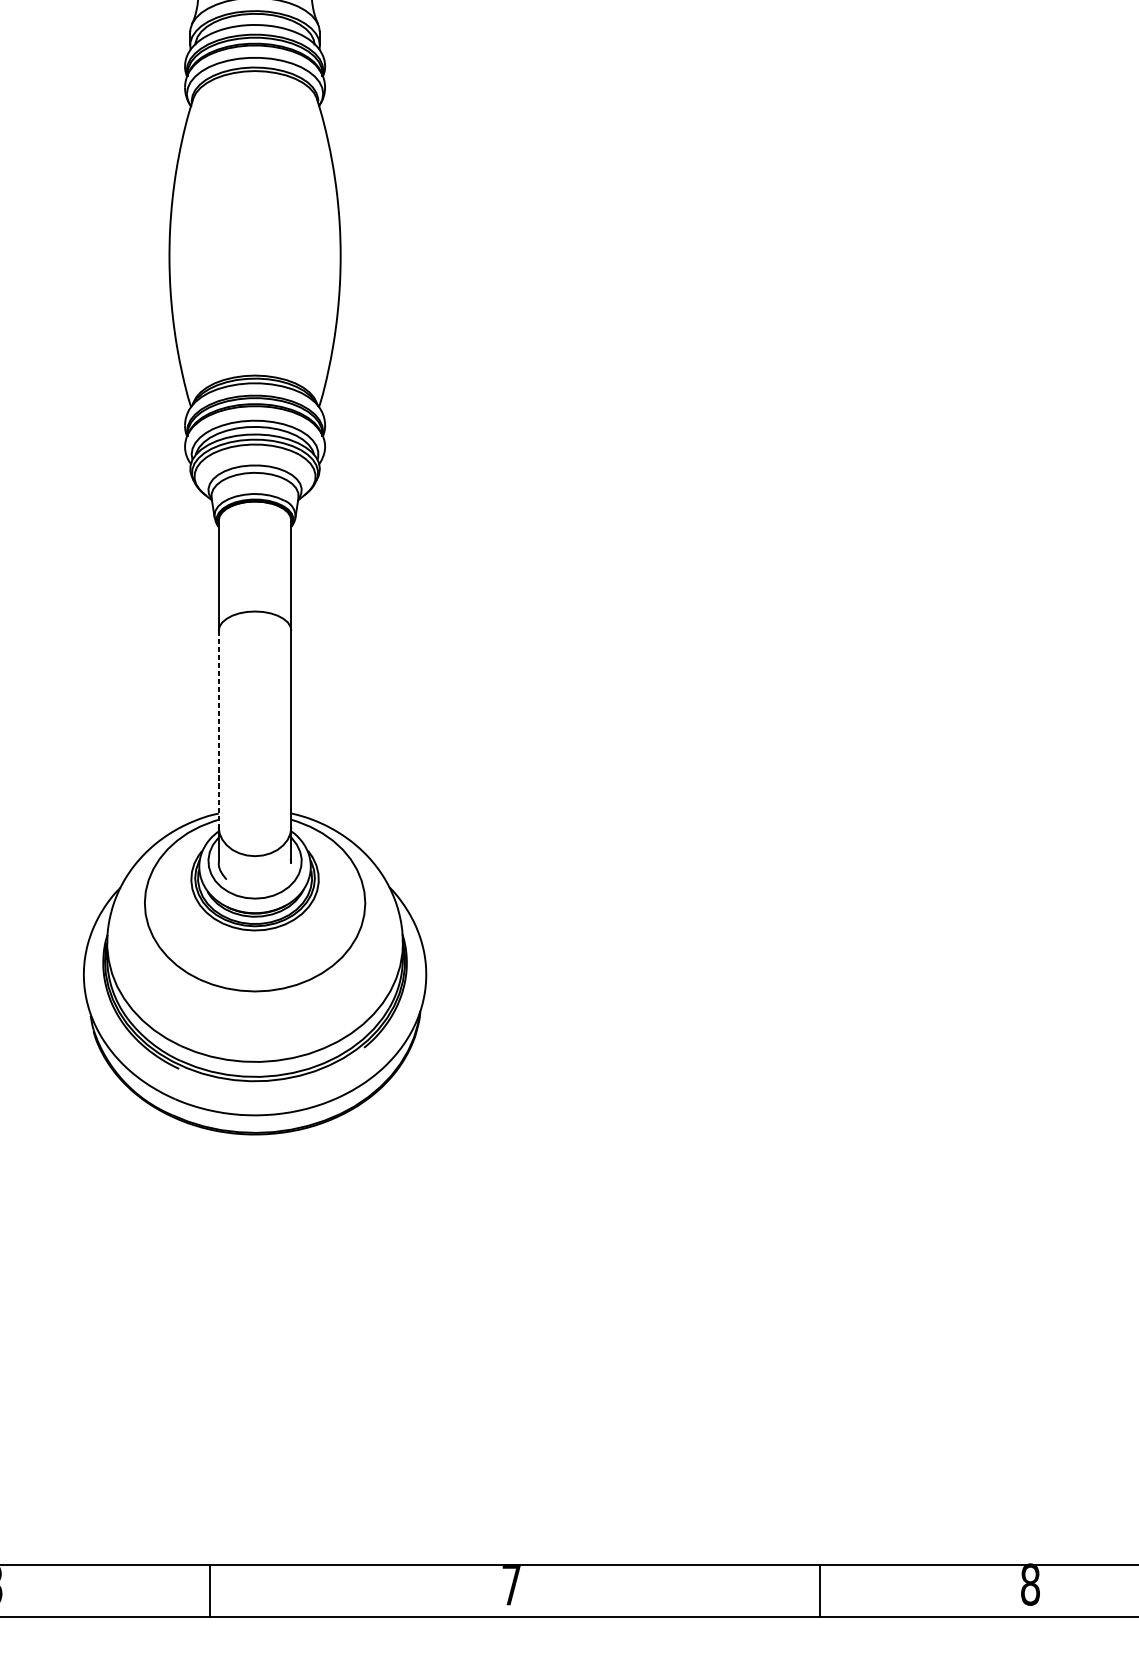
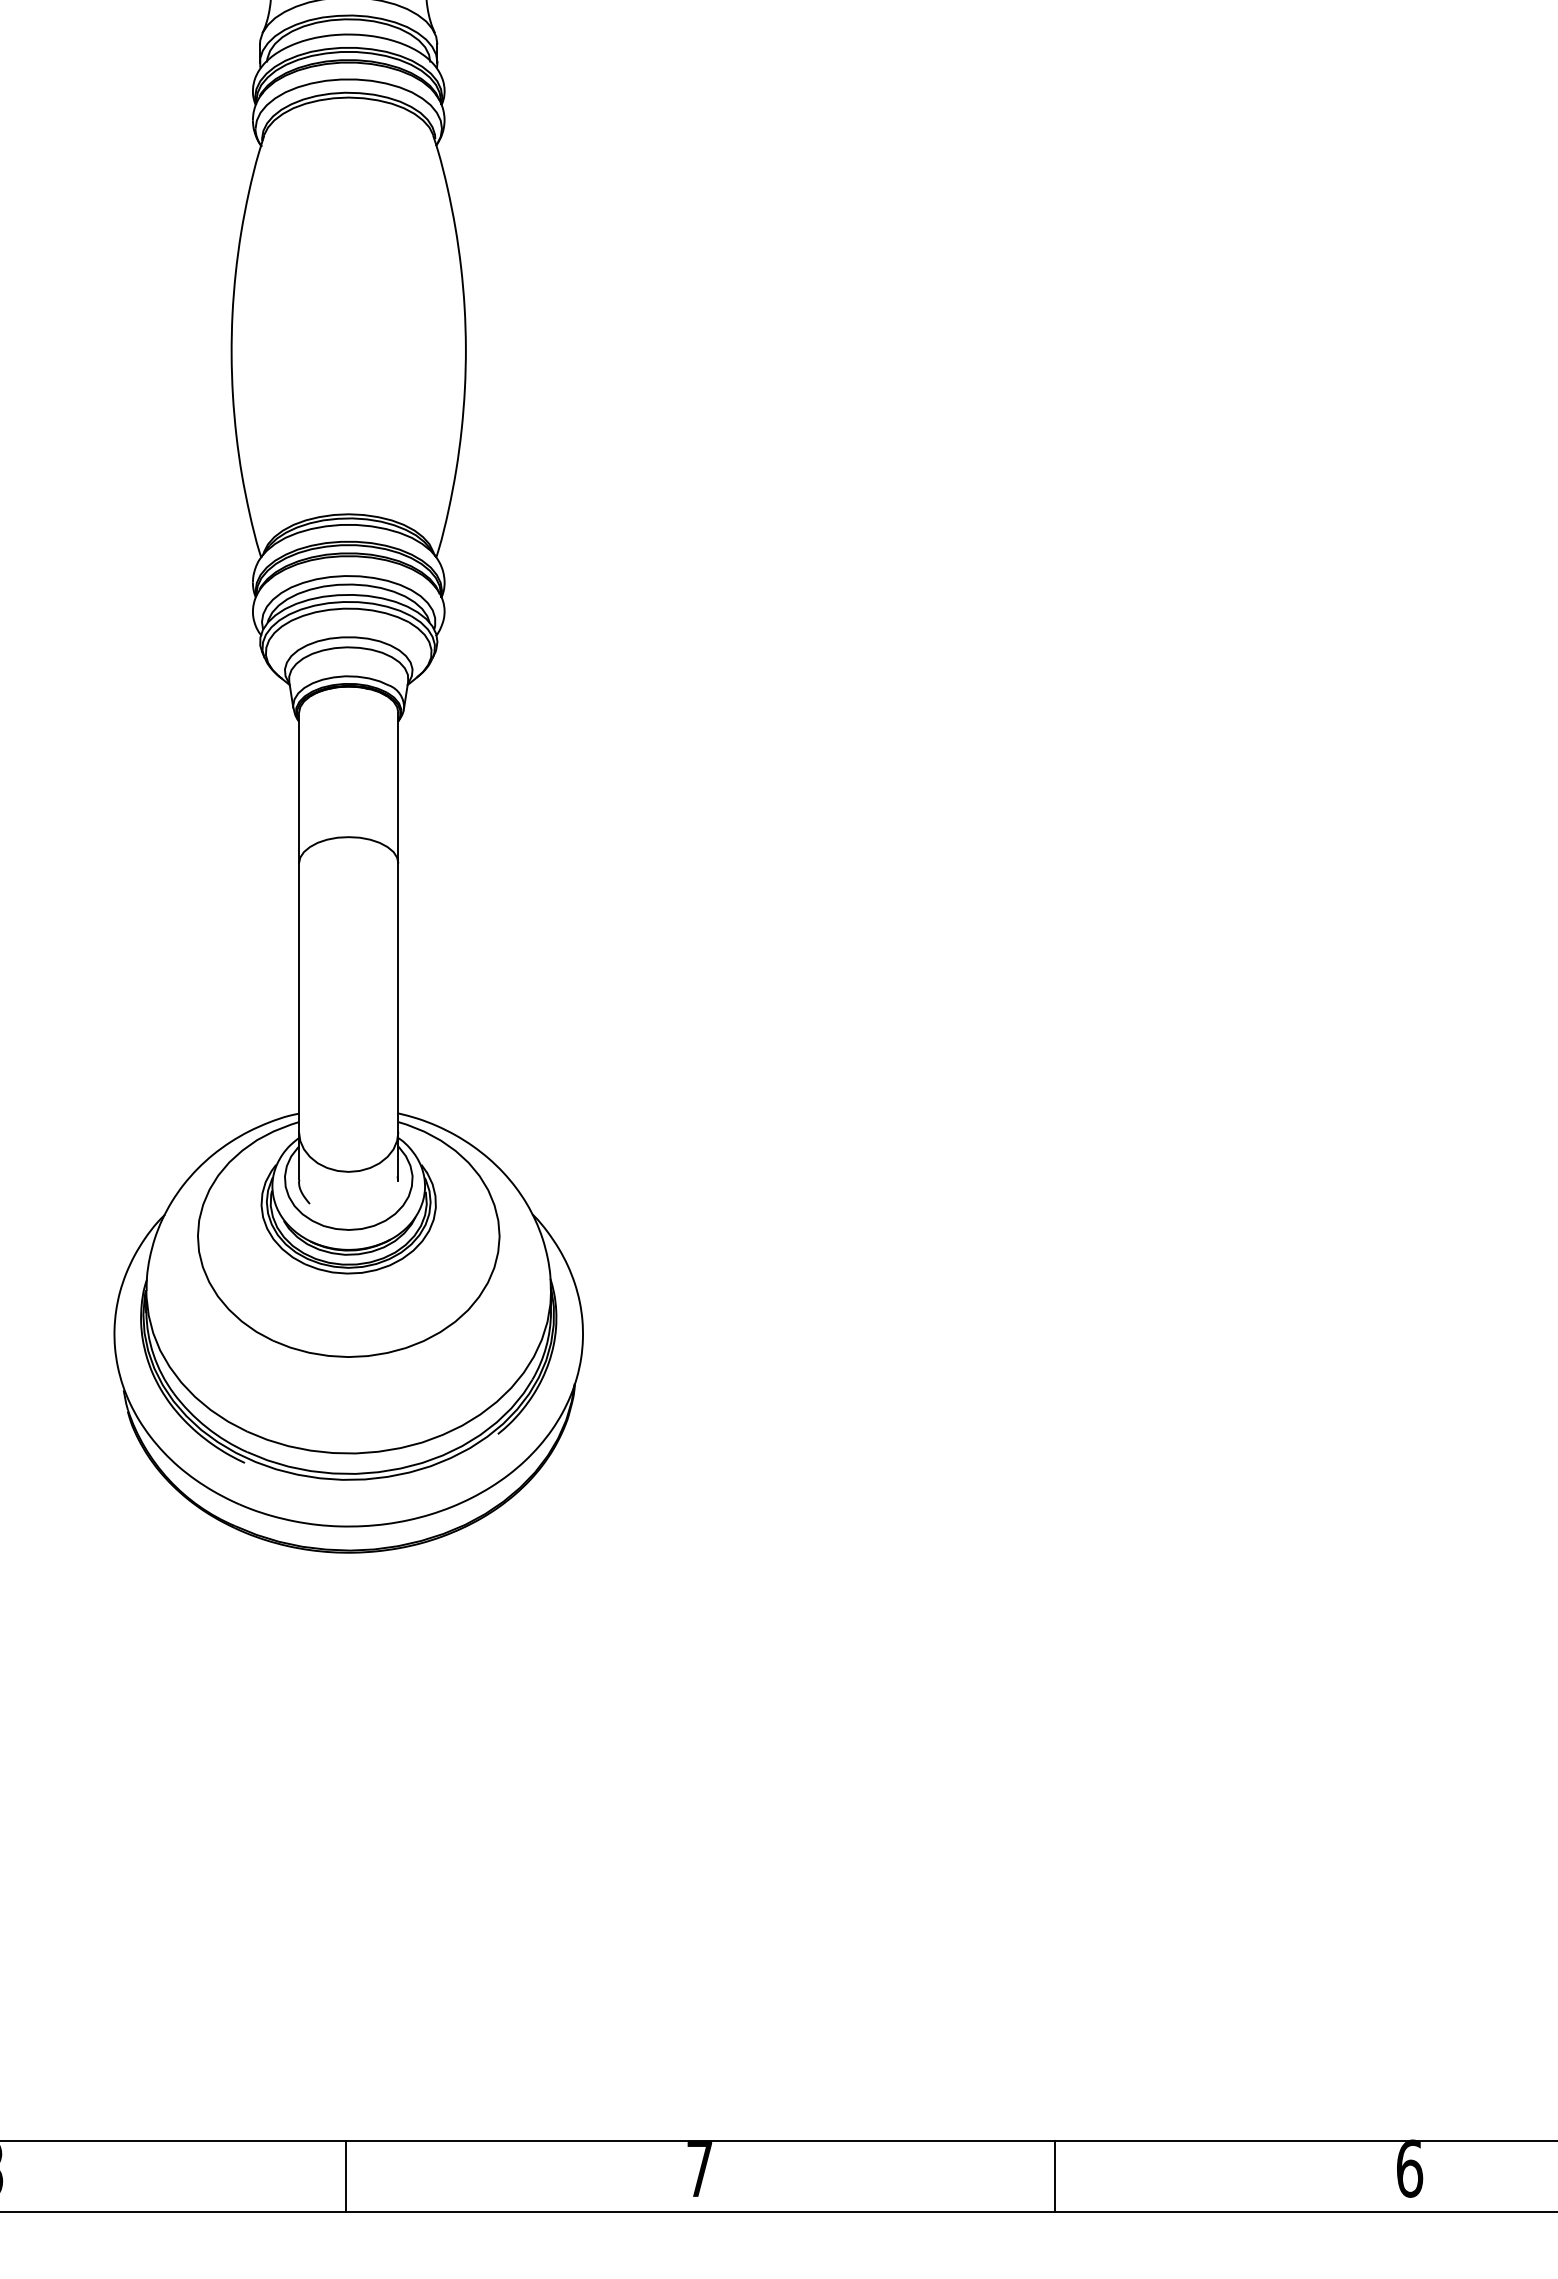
line: (219, 729) -> (299, 998), dashed -> solid
text: (1030, 1584) -> (1409, 2168), 8 -> 6
line: (210, 1590) -> (345, 2176), moved
line: (819, 1590) -> (1055, 2176), moved

